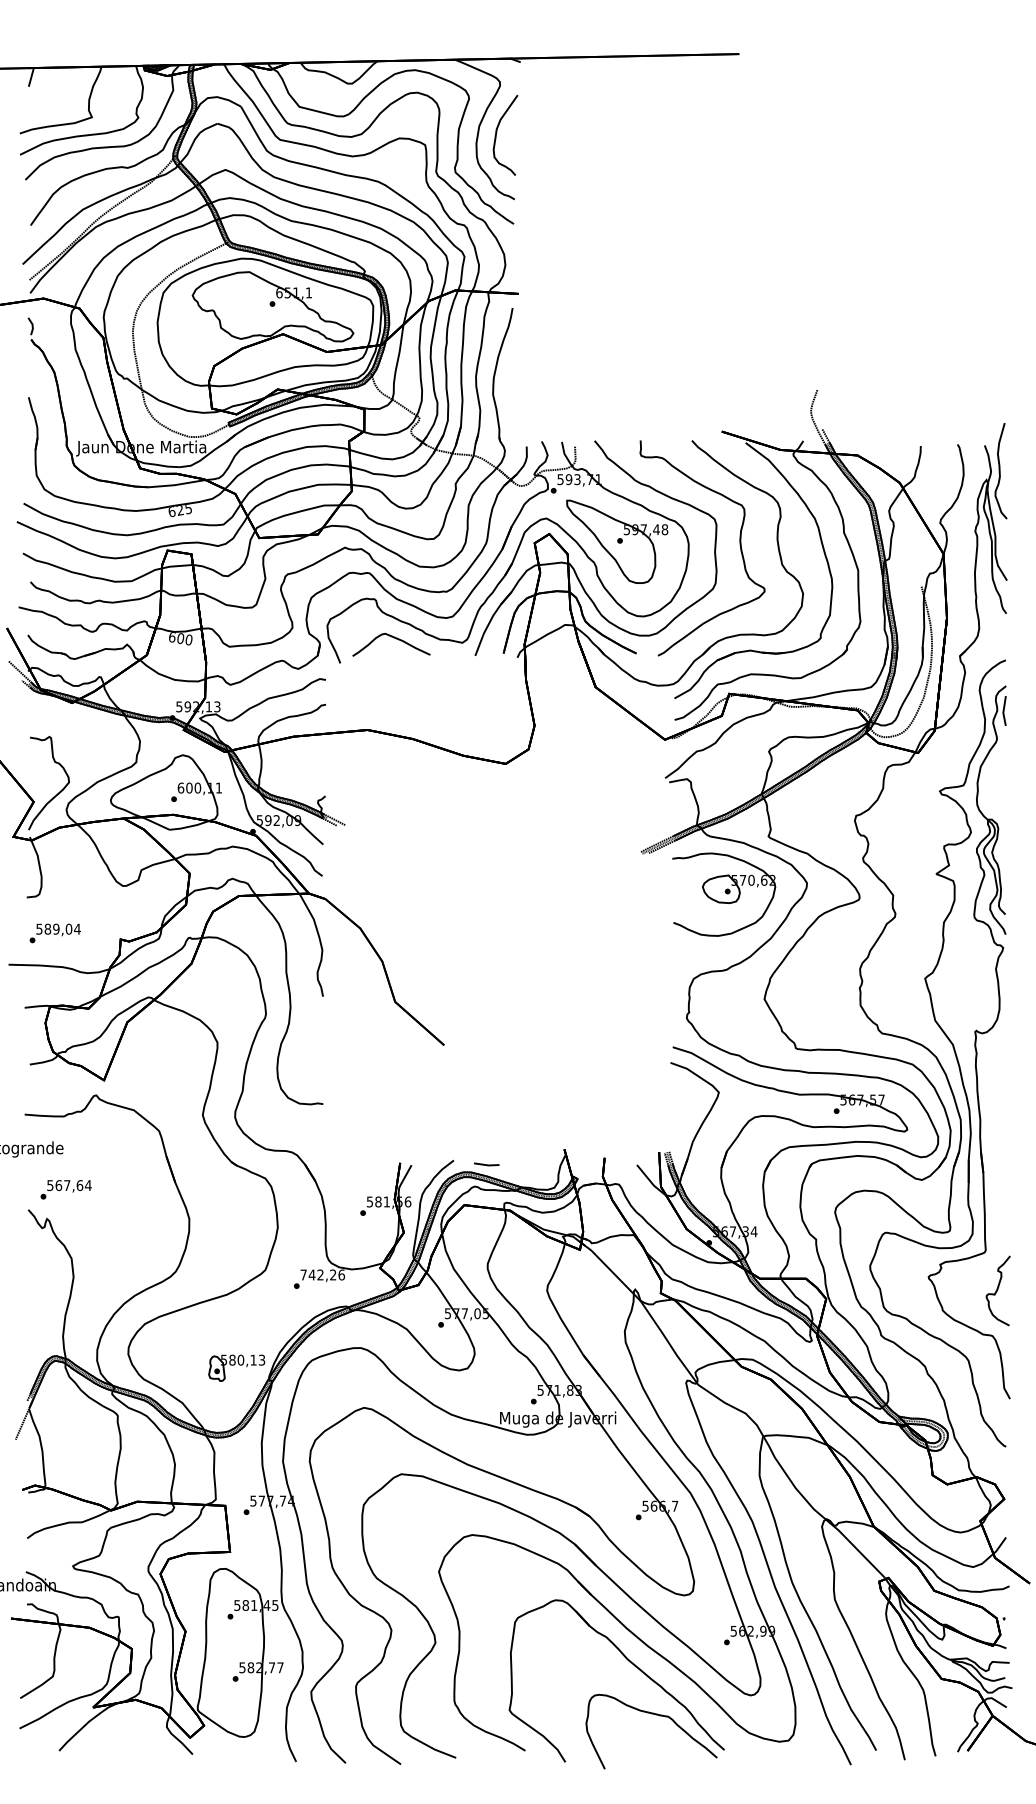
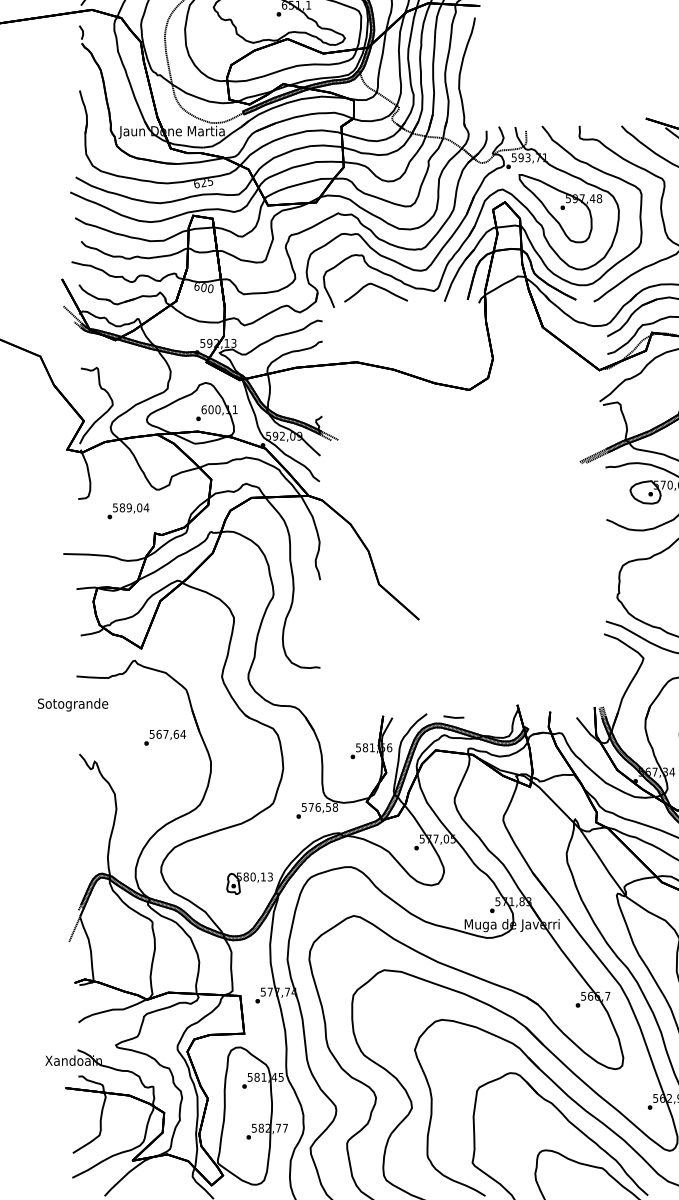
text: (54, 933) -> (127, 511), moved
text: (65, 1189) -> (164, 737), moved
text: (322, 1274) -> (319, 807), 742,26 -> 576,58

